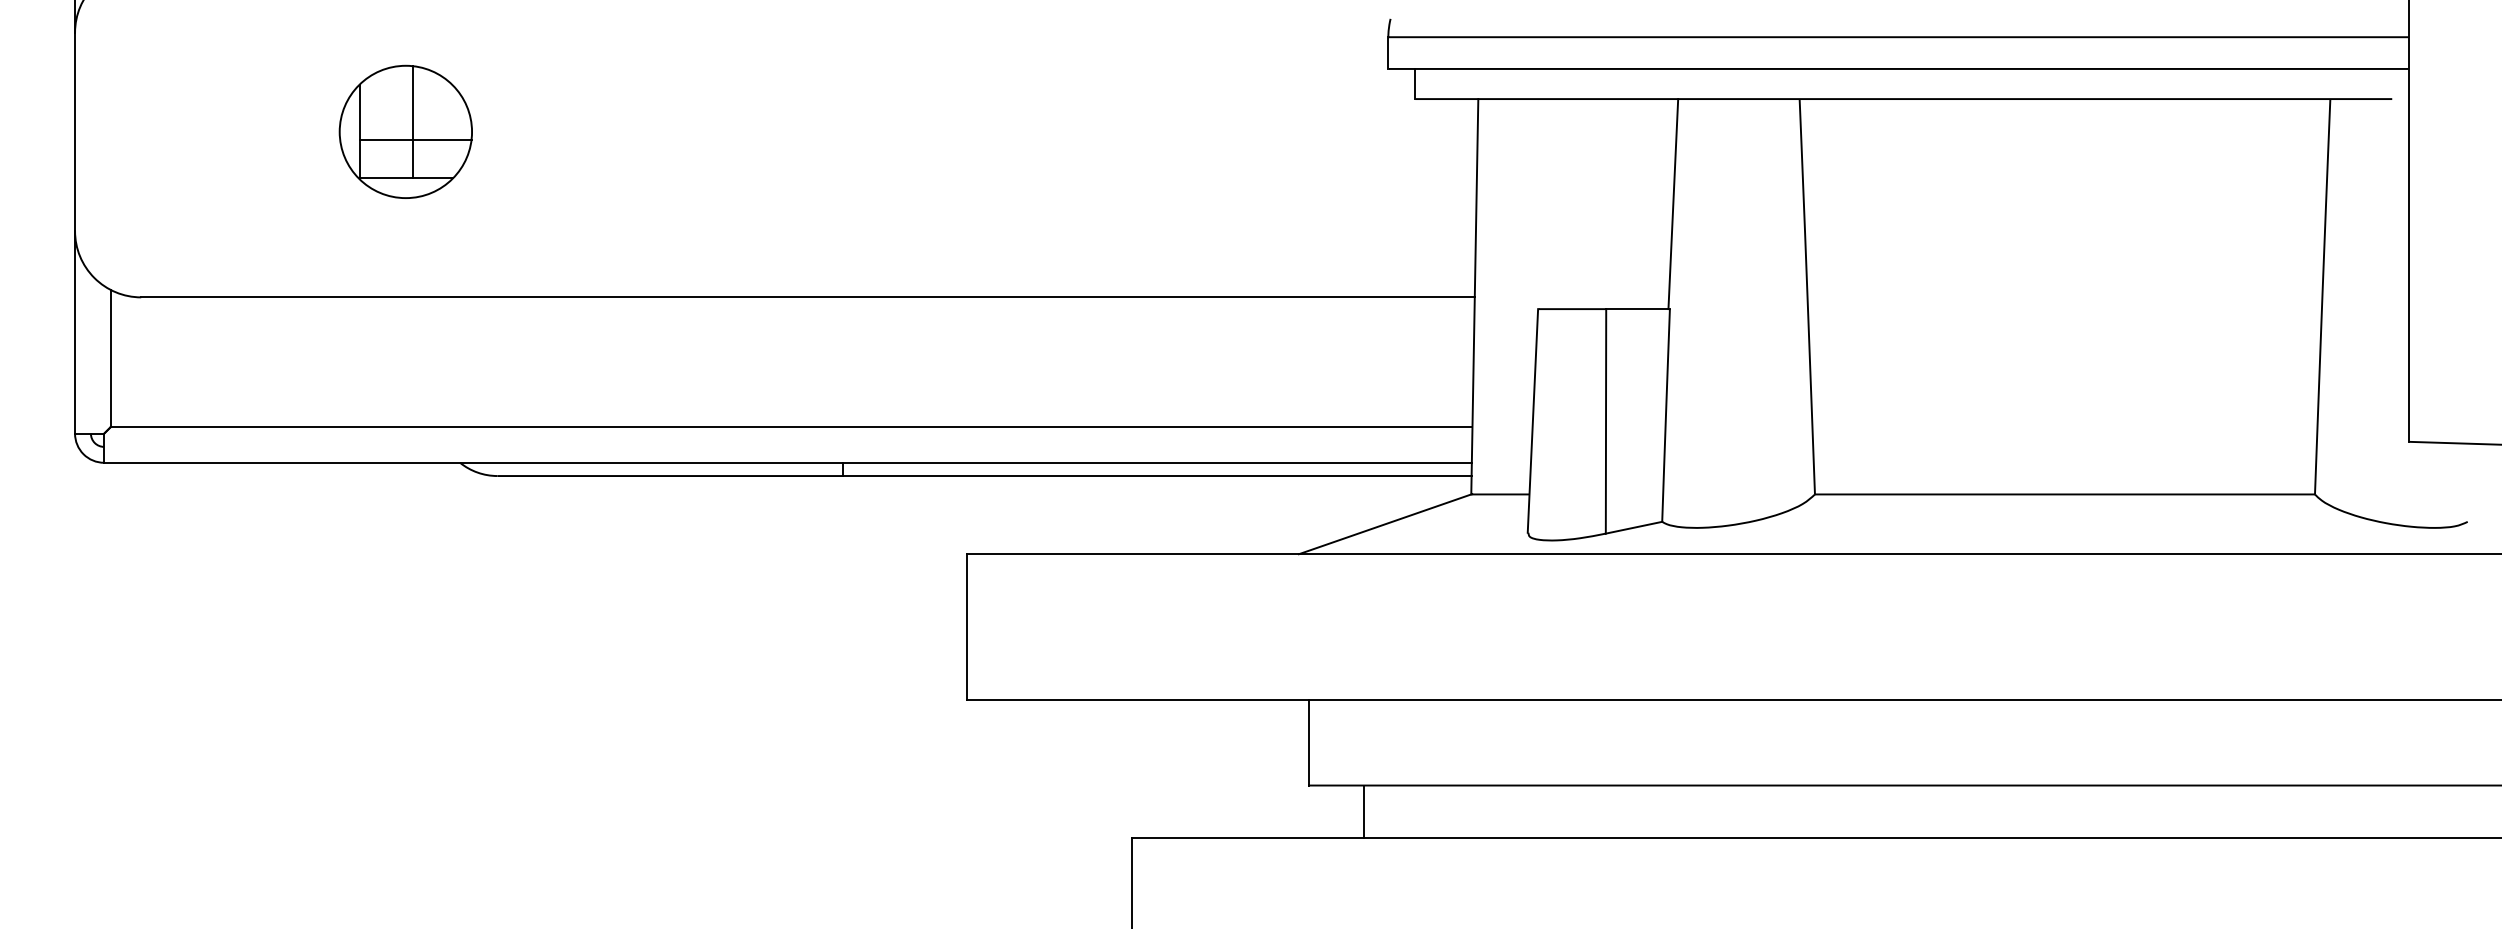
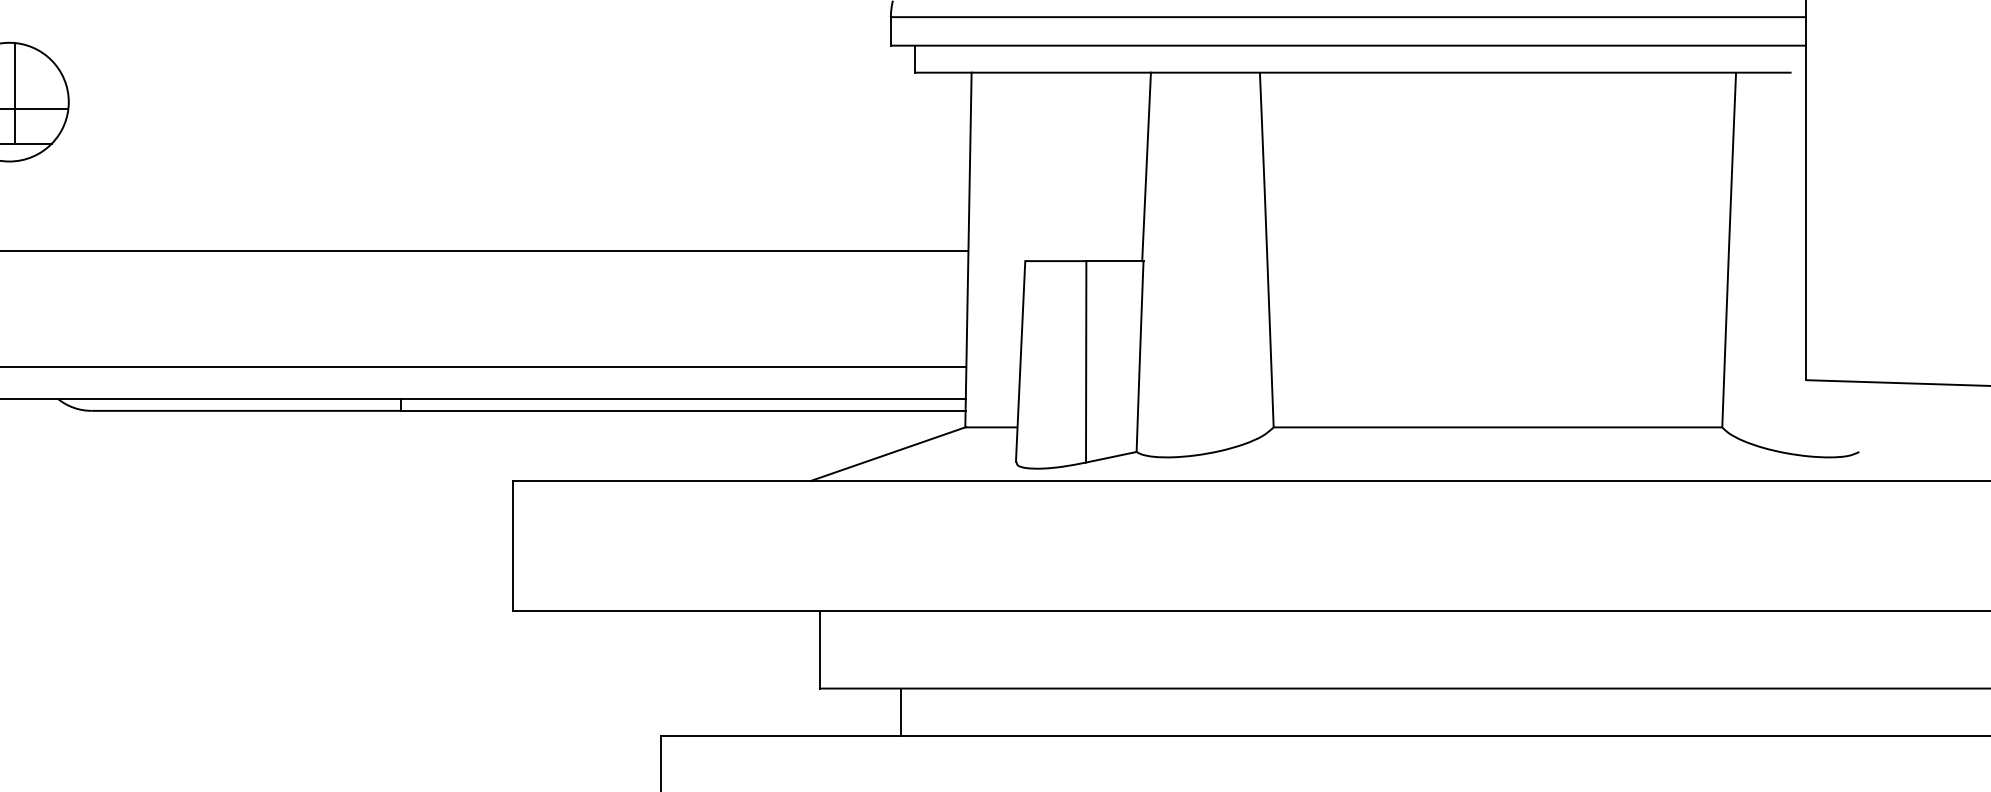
line: (1363, 811) -> (900, 711), moved

